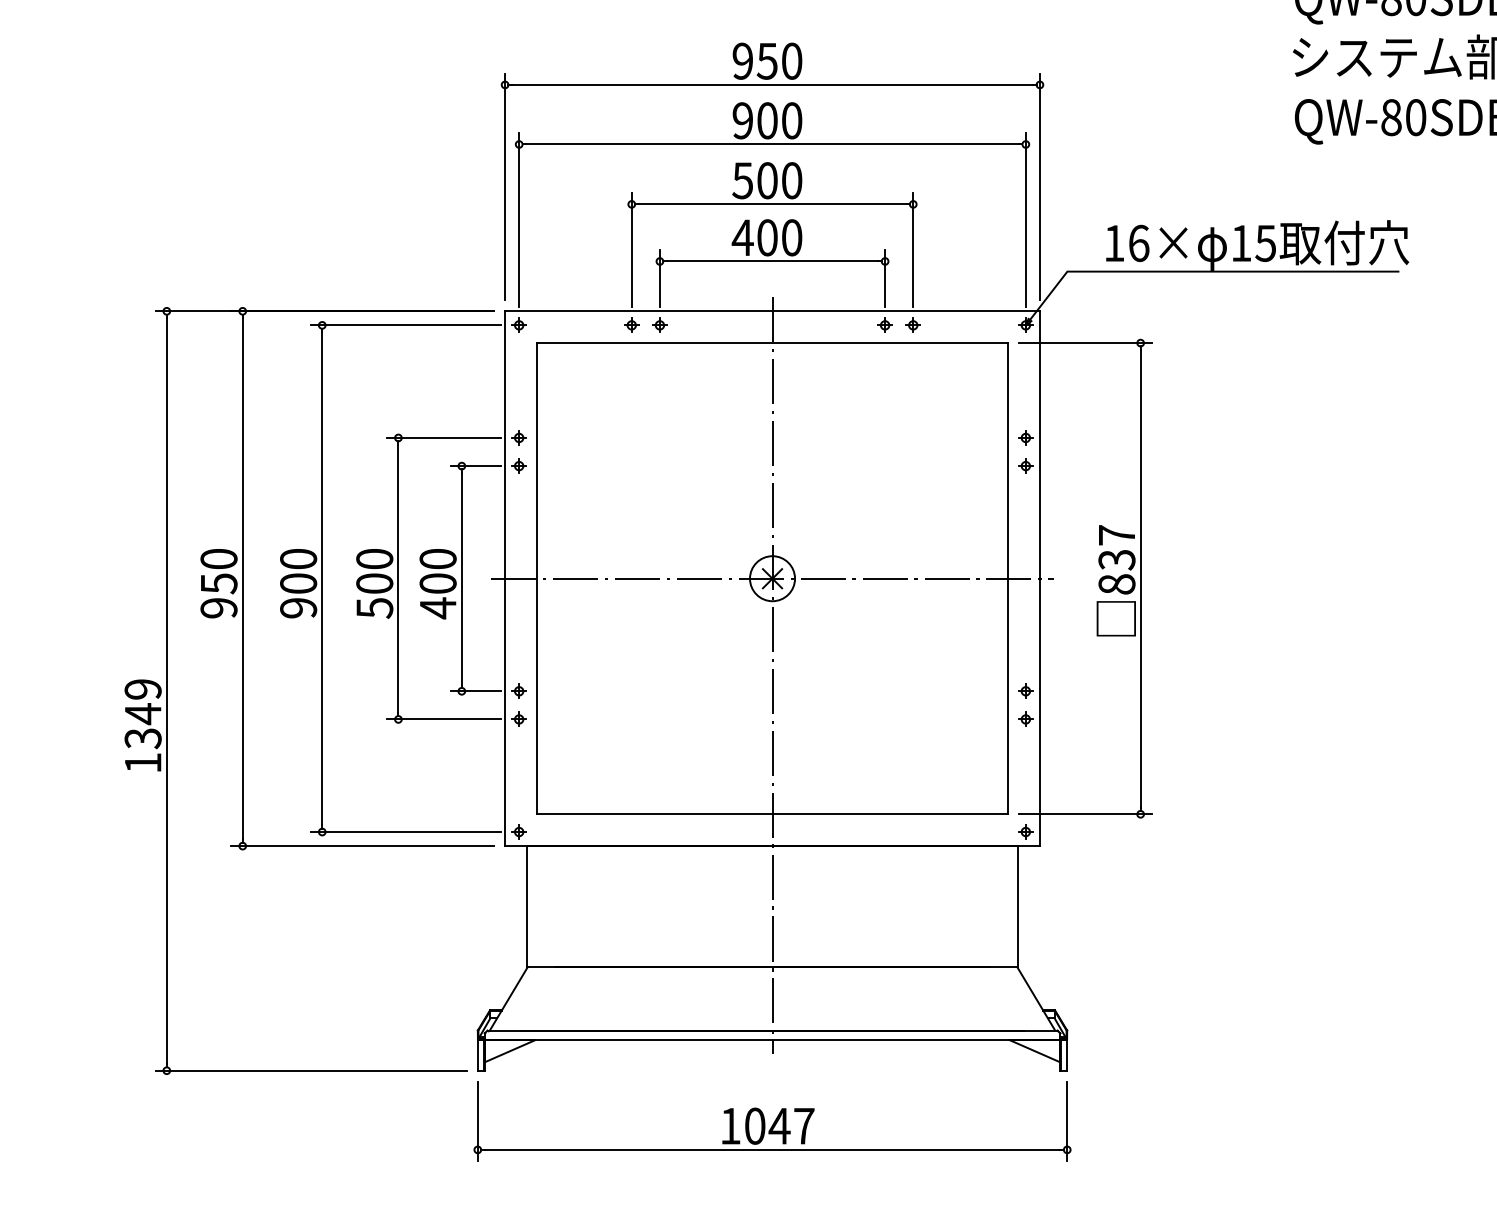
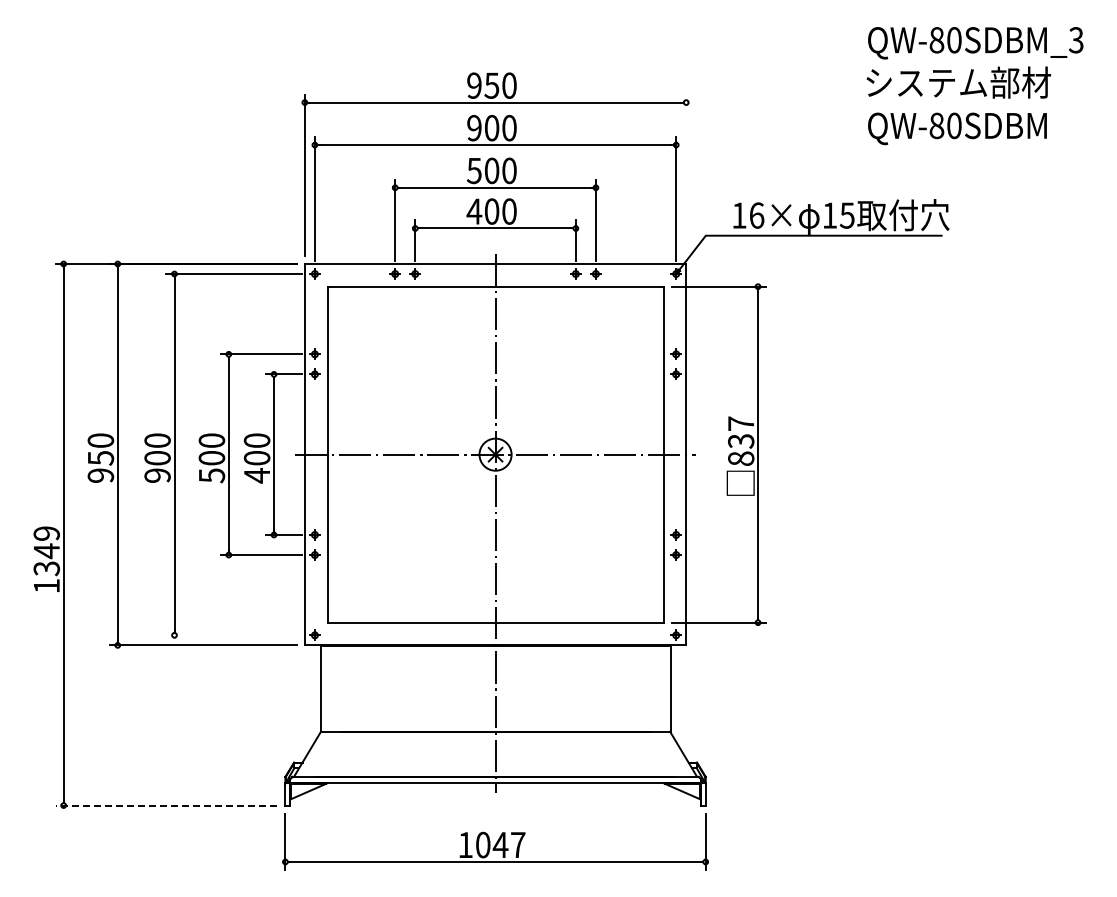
line: (1040, 185) -> (686, 174), removed
line: (404, 832) -> (233, 635), removed
line: (311, 1070) -> (166, 805), solid -> dashed

